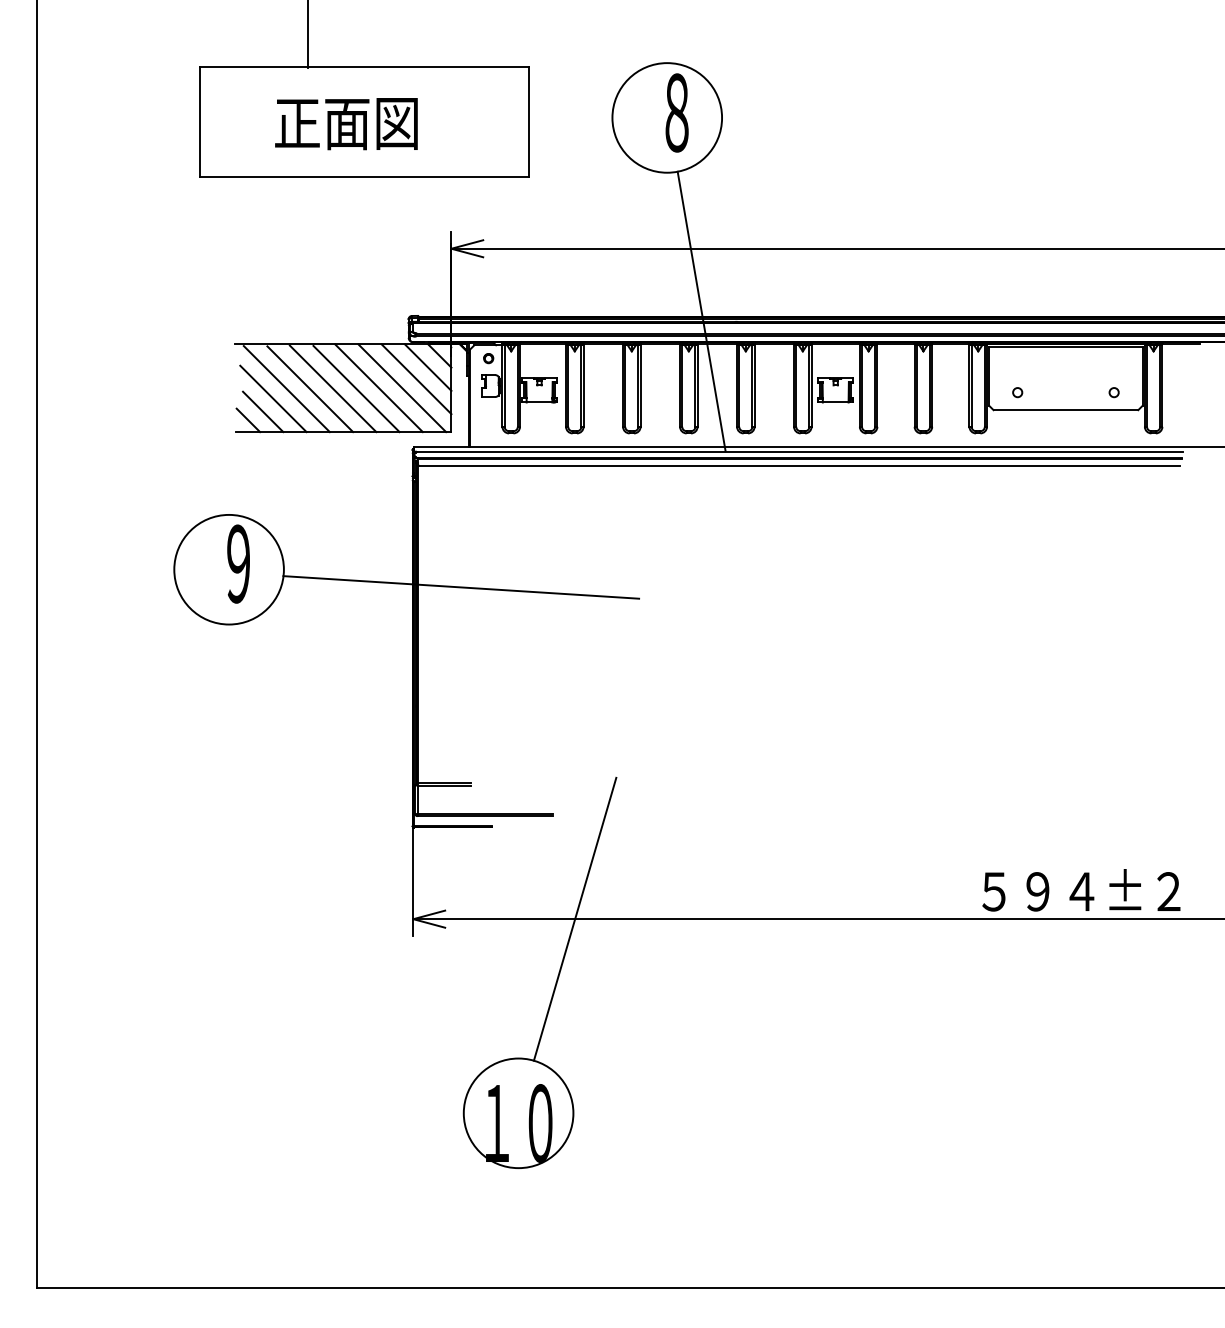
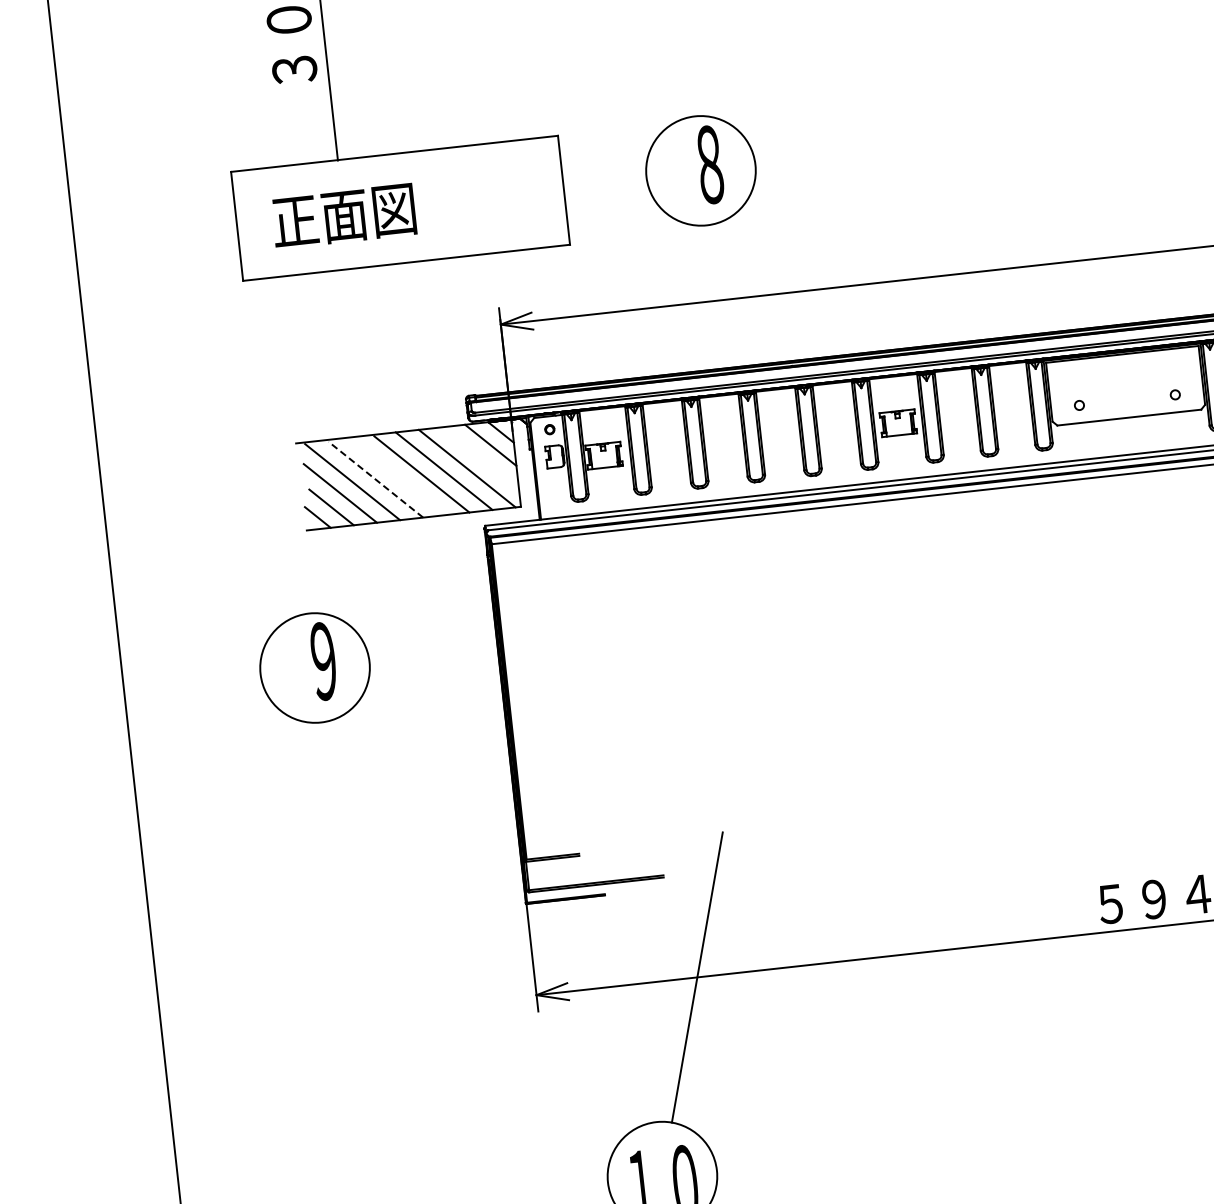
text: (346, 124) -> (344, 216), moved
line: (701, 311) -> (756, 359), removed
line: (416, 379) -> (480, 458), removed
line: (332, 388) -> (397, 476), removed
line: (310, 389) -> (376, 479), solid -> dashed
line: (461, 587) -> (547, 660), removed

